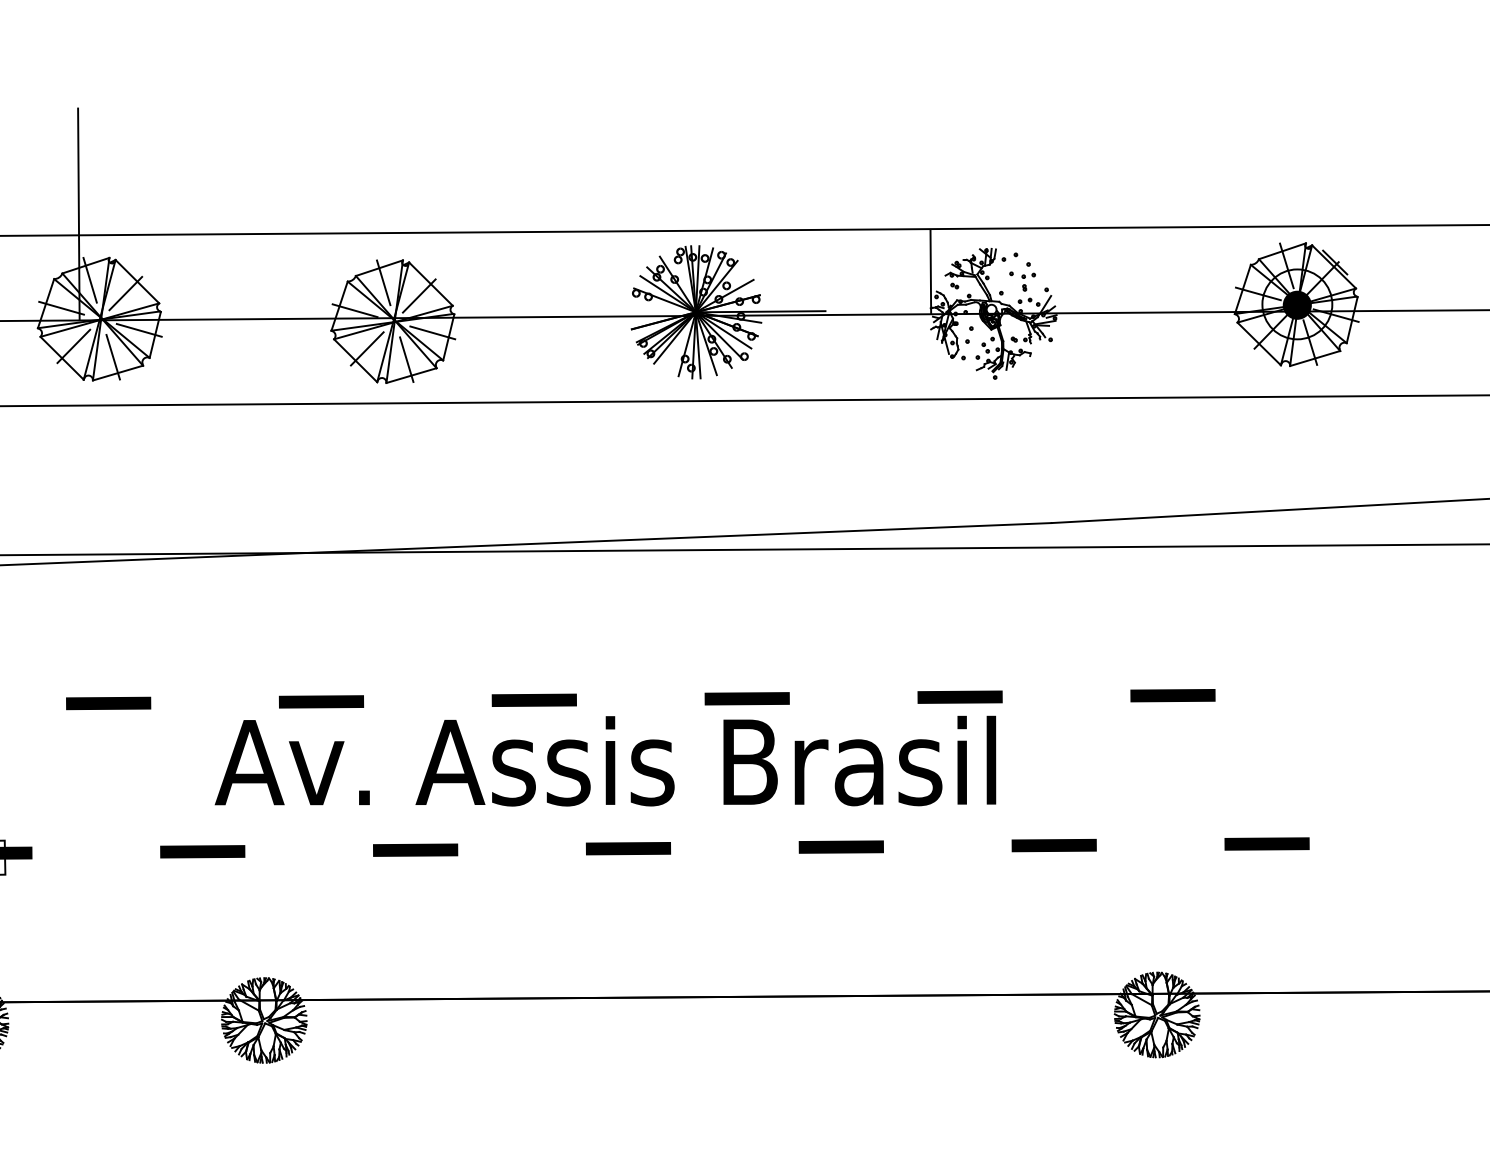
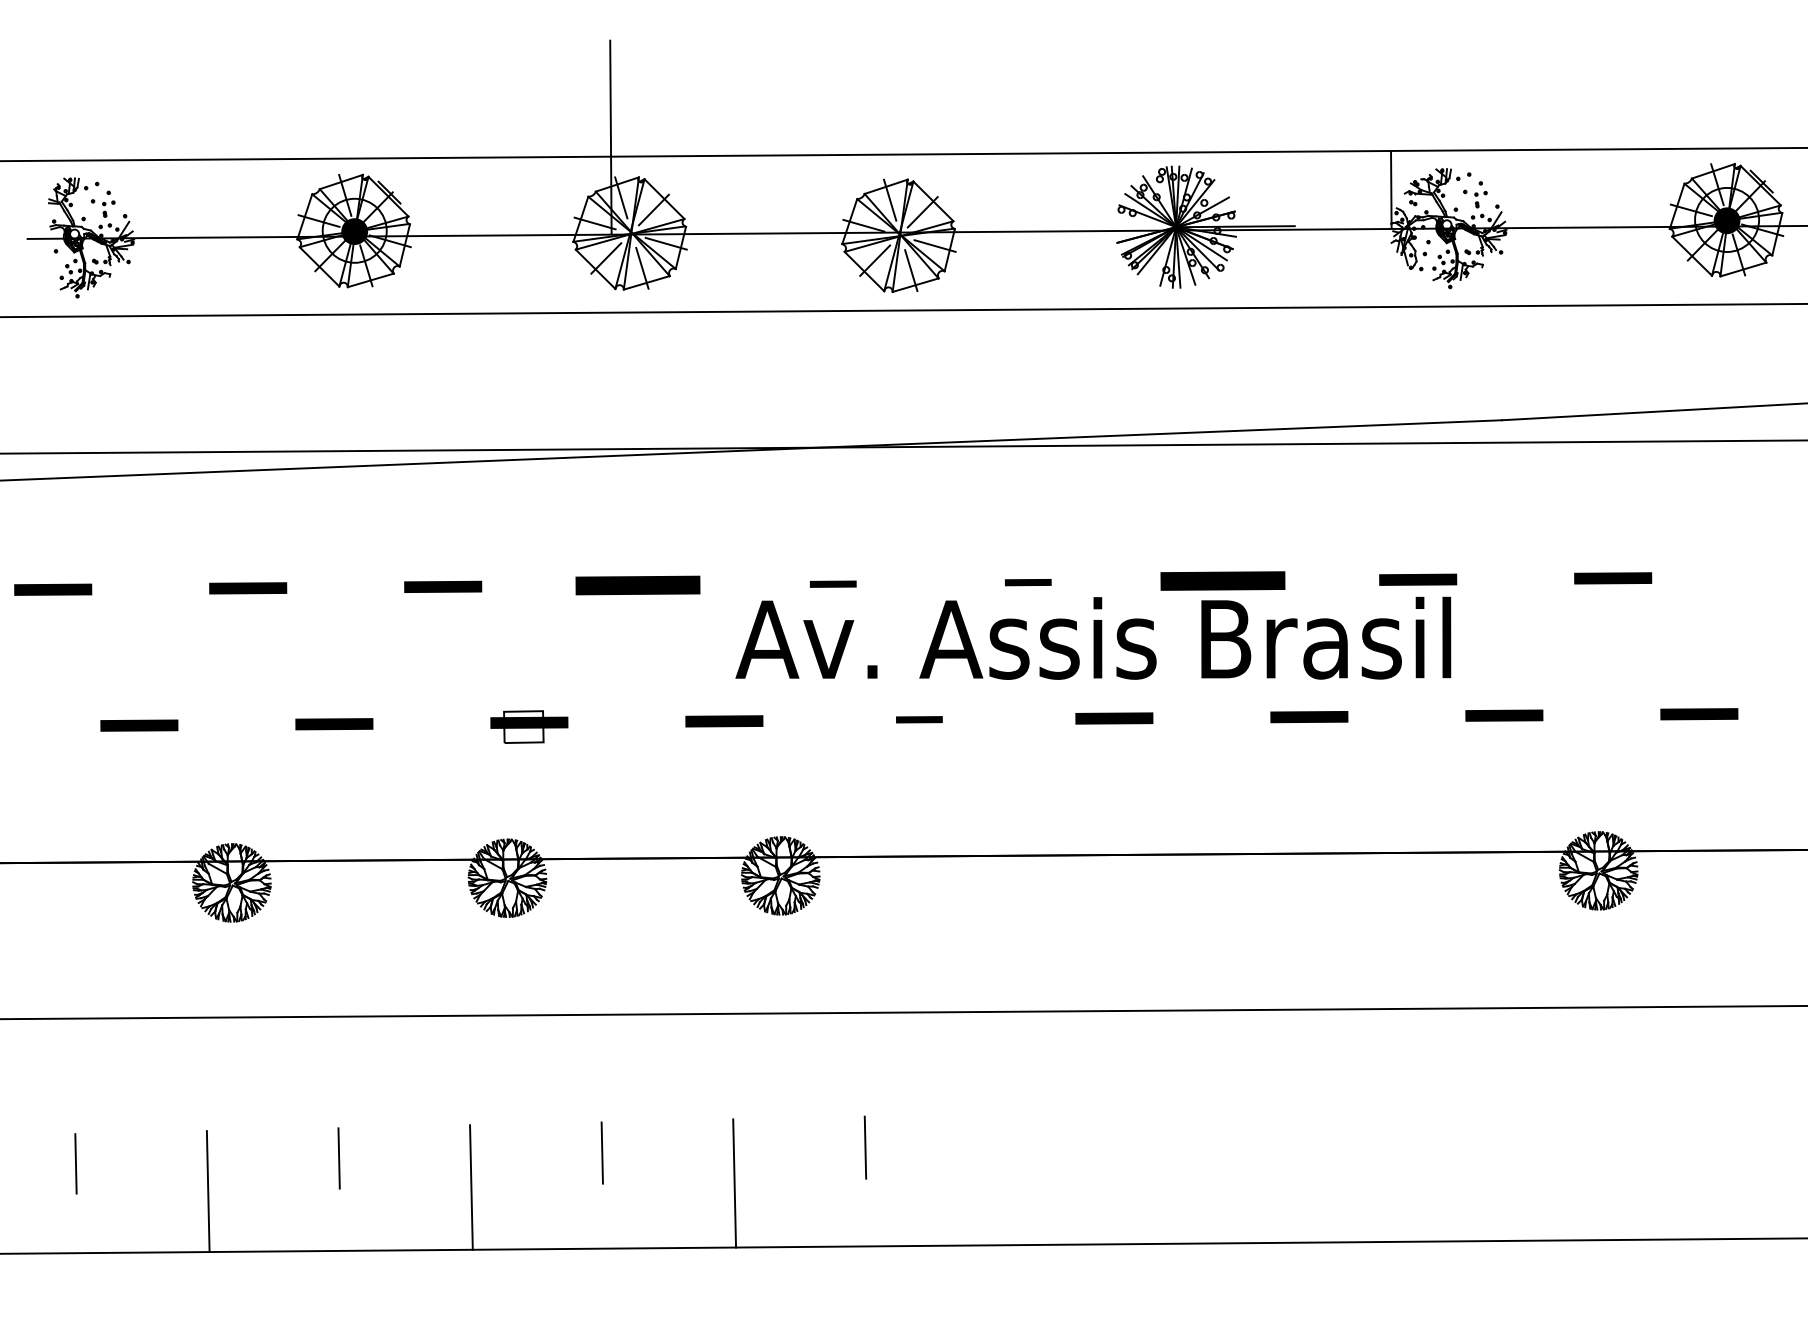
part: (747, 699) -> (1223, 581), size x1.6
part: (534, 700) -> (1028, 582), size x0.6
part: (321, 702) -> (833, 584), size x0.6
part: (108, 703) -> (638, 585), size x1.6
part: (415, 849) -> (919, 719), size x0.6

